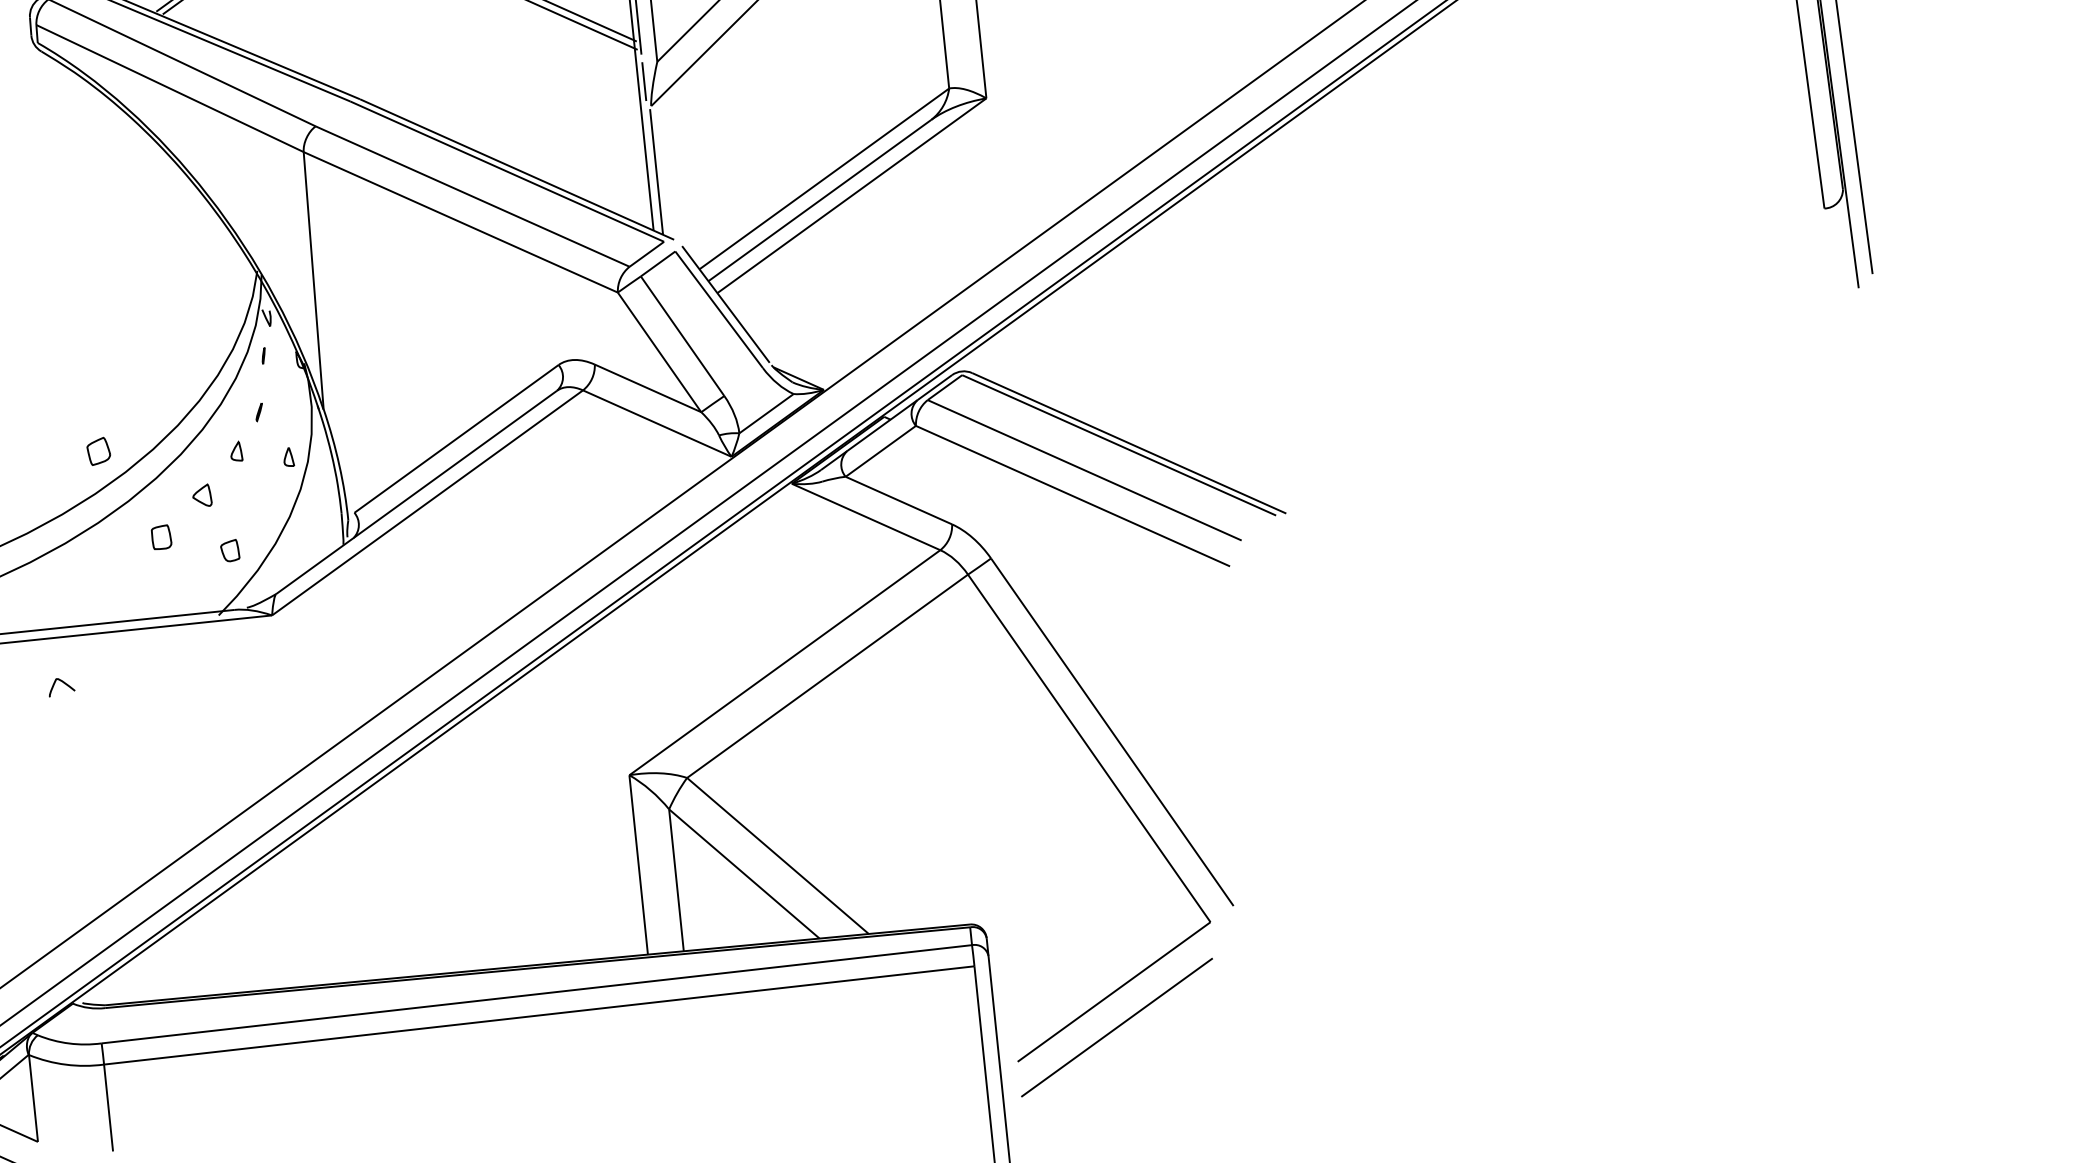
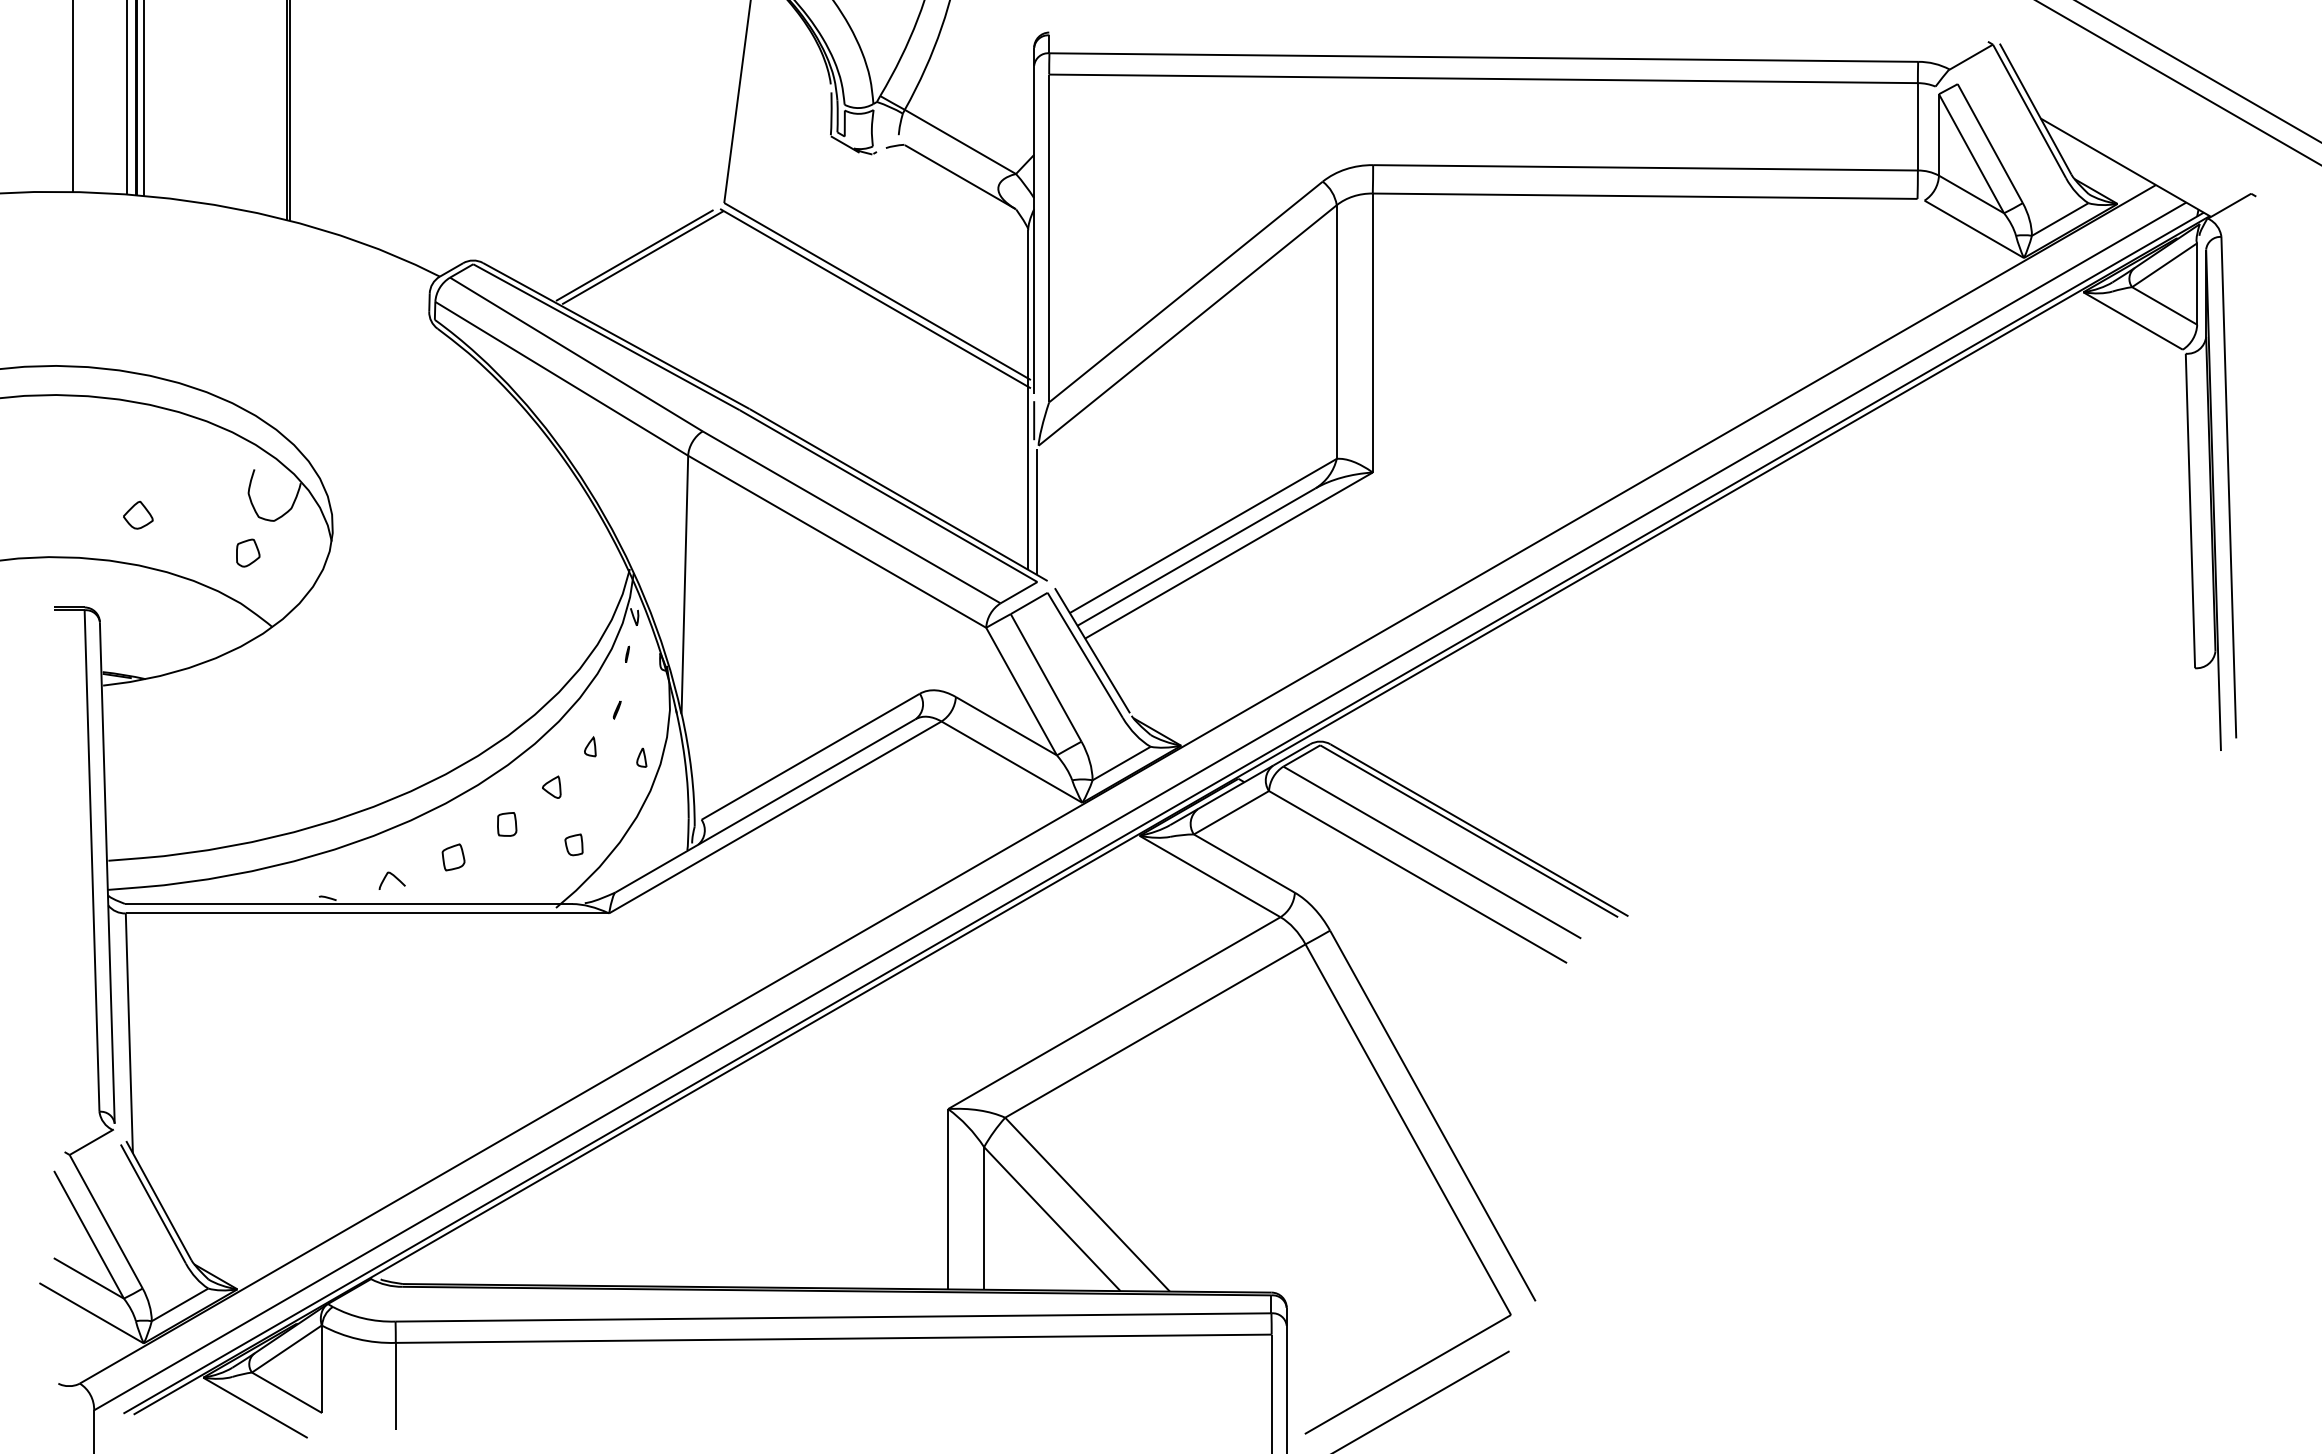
part: (98, 451) -> (453, 857), moved
part: (60, 686) -> (391, 880), moved

